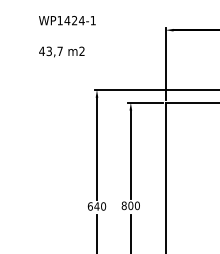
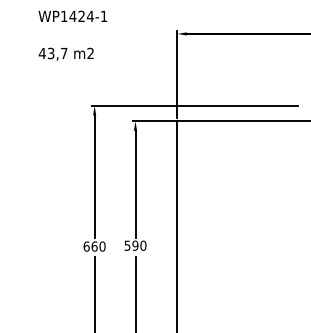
text: (67, 36) -> (72, 35), moved
text: (127, 205) -> (131, 245), 800 -> 590
text: (96, 206) -> (94, 246), 640 -> 660

